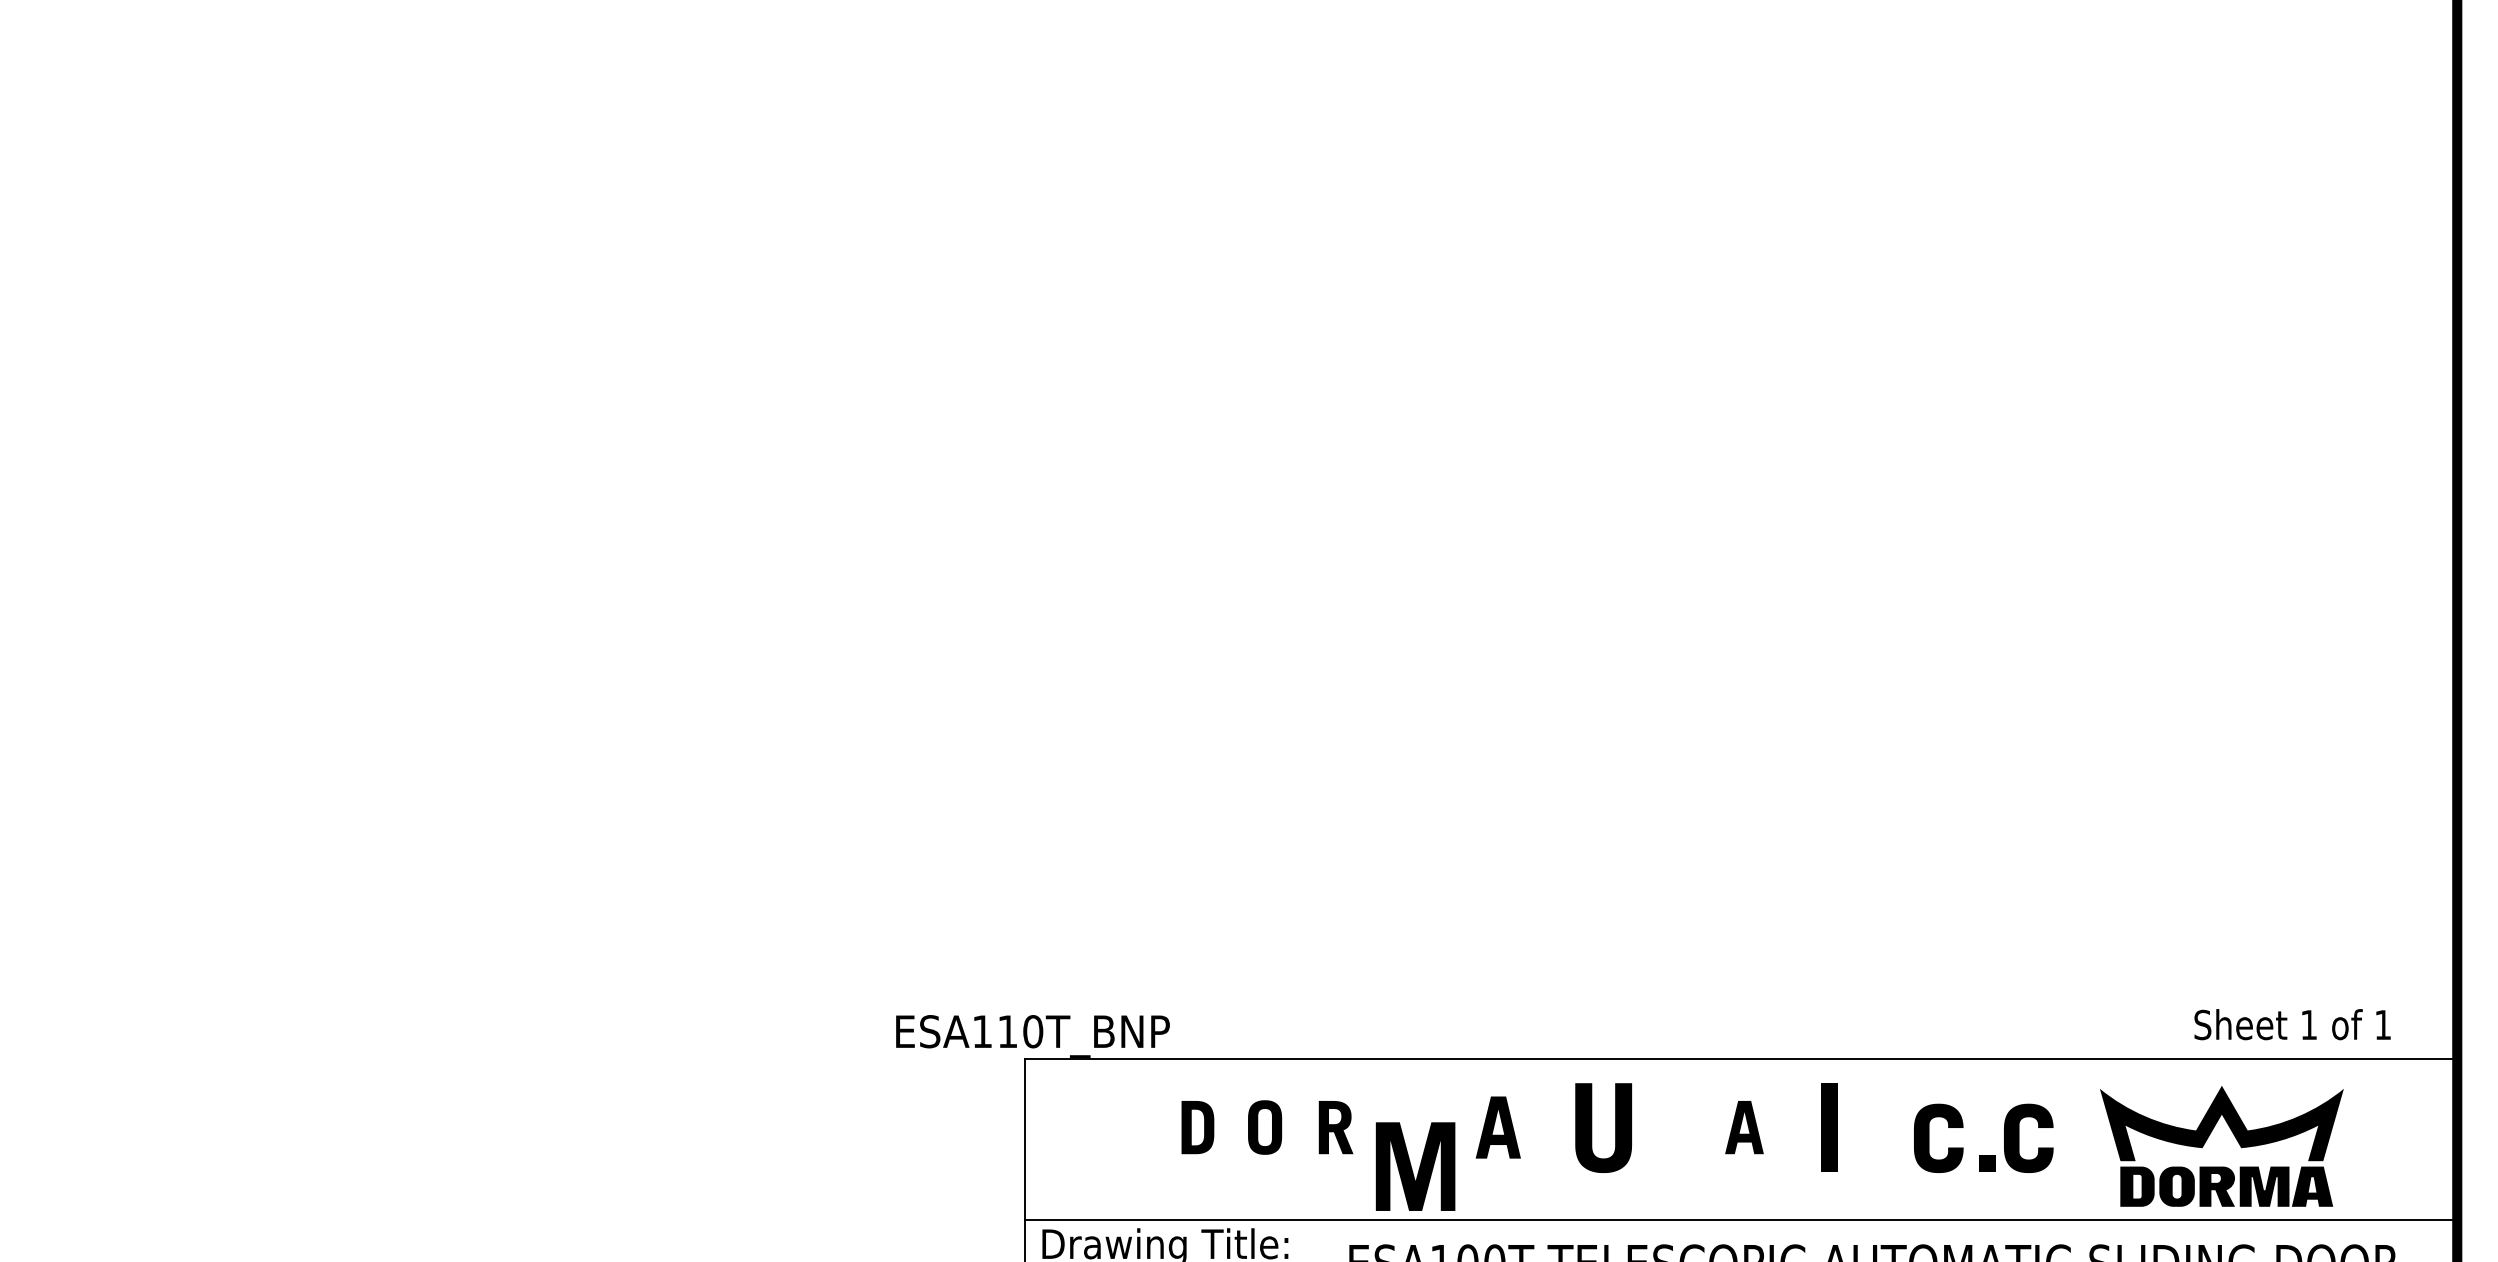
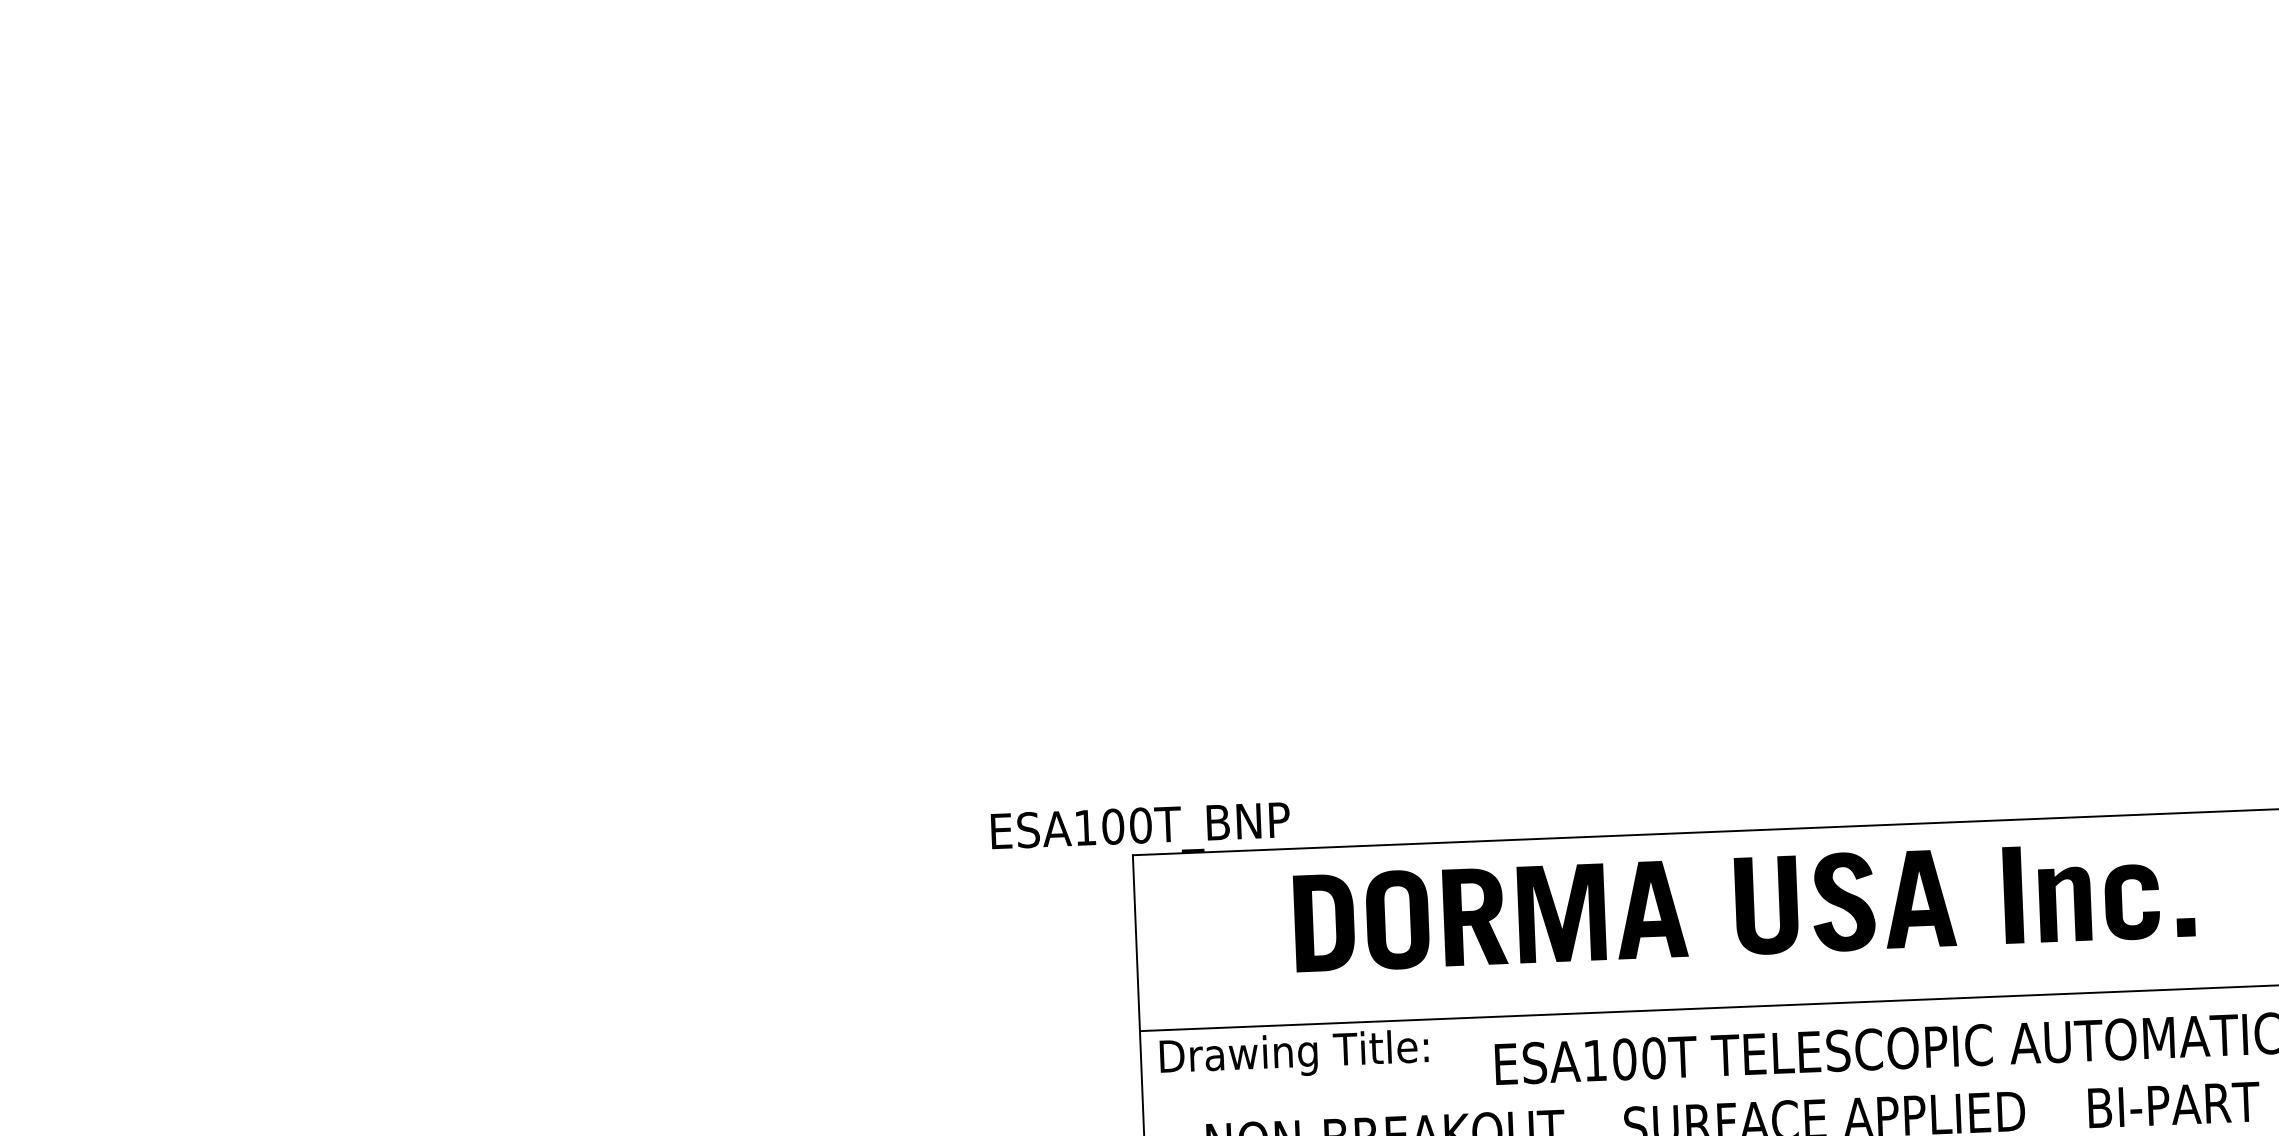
text: (1007, 1031) -> (1112, 826), ESA110T_BNP -> ESA100T_BNP
part: (1197, 1127) -> (1324, 922), size x1.67
part: (1264, 1127) -> (1397, 919), size x1.67
part: (1335, 1127) -> (1474, 916), size x1.67
part: (1498, 1127) -> (1652, 909), size x1.43
fill: (1673, 1127) -> (1842, 902), added
part: (1744, 1127) -> (1920, 898), size x1.67
fill: (1877, 1137) -> (2065, 903), added
part: (2019, 1137) -> (2220, 897), removed
part: (1415, 1166) -> (1561, 913), moved

